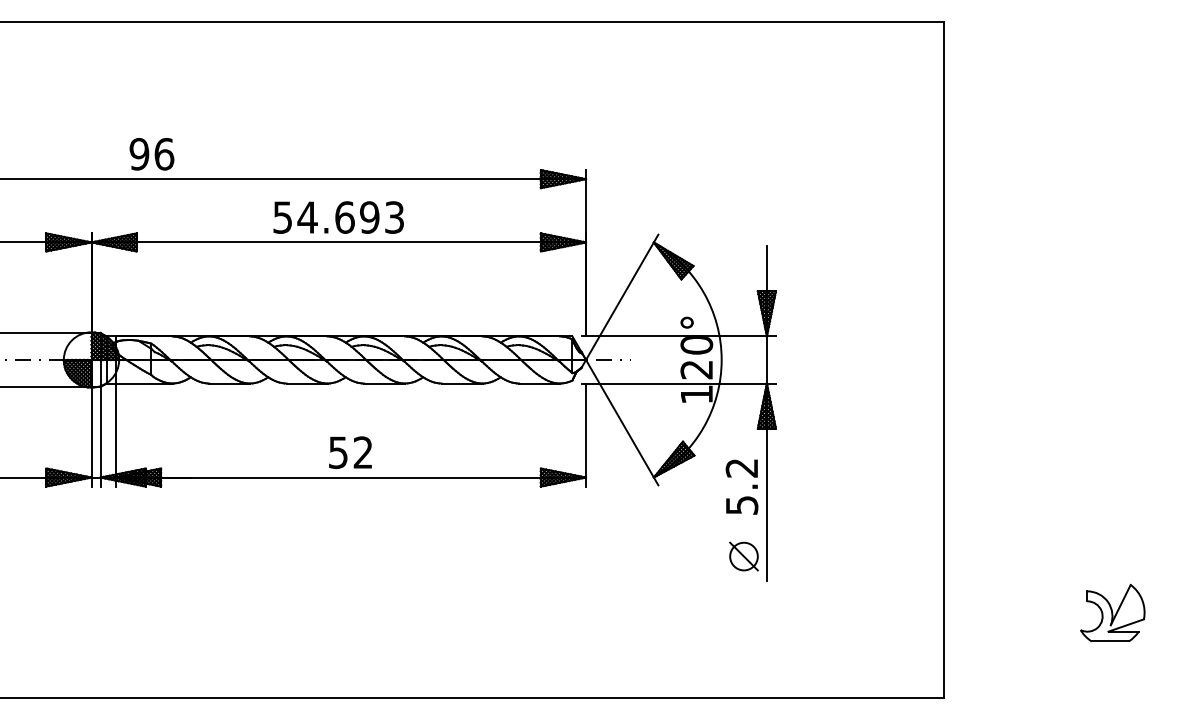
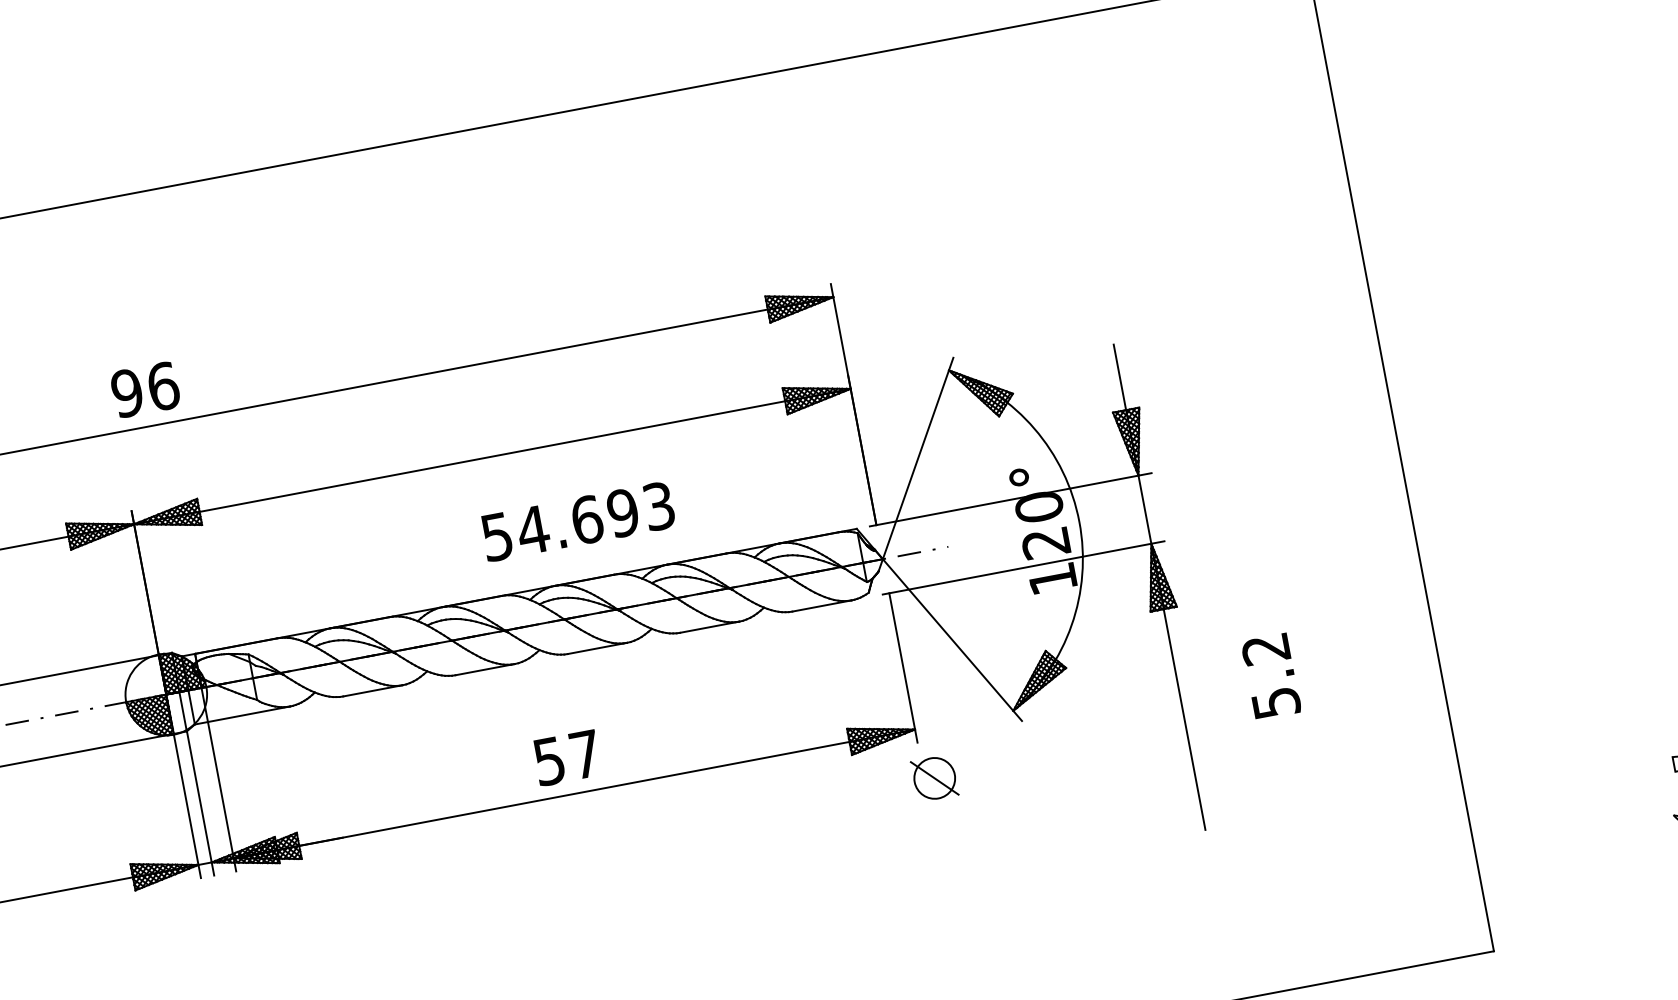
text: (151, 154) -> (144, 390), moved
text: (338, 217) -> (577, 521), moved
text: (362, 452) -> (584, 754), 52 -> 57
text: (741, 486) -> (1270, 675), moved
part: (743, 556) -> (933, 778), moved

